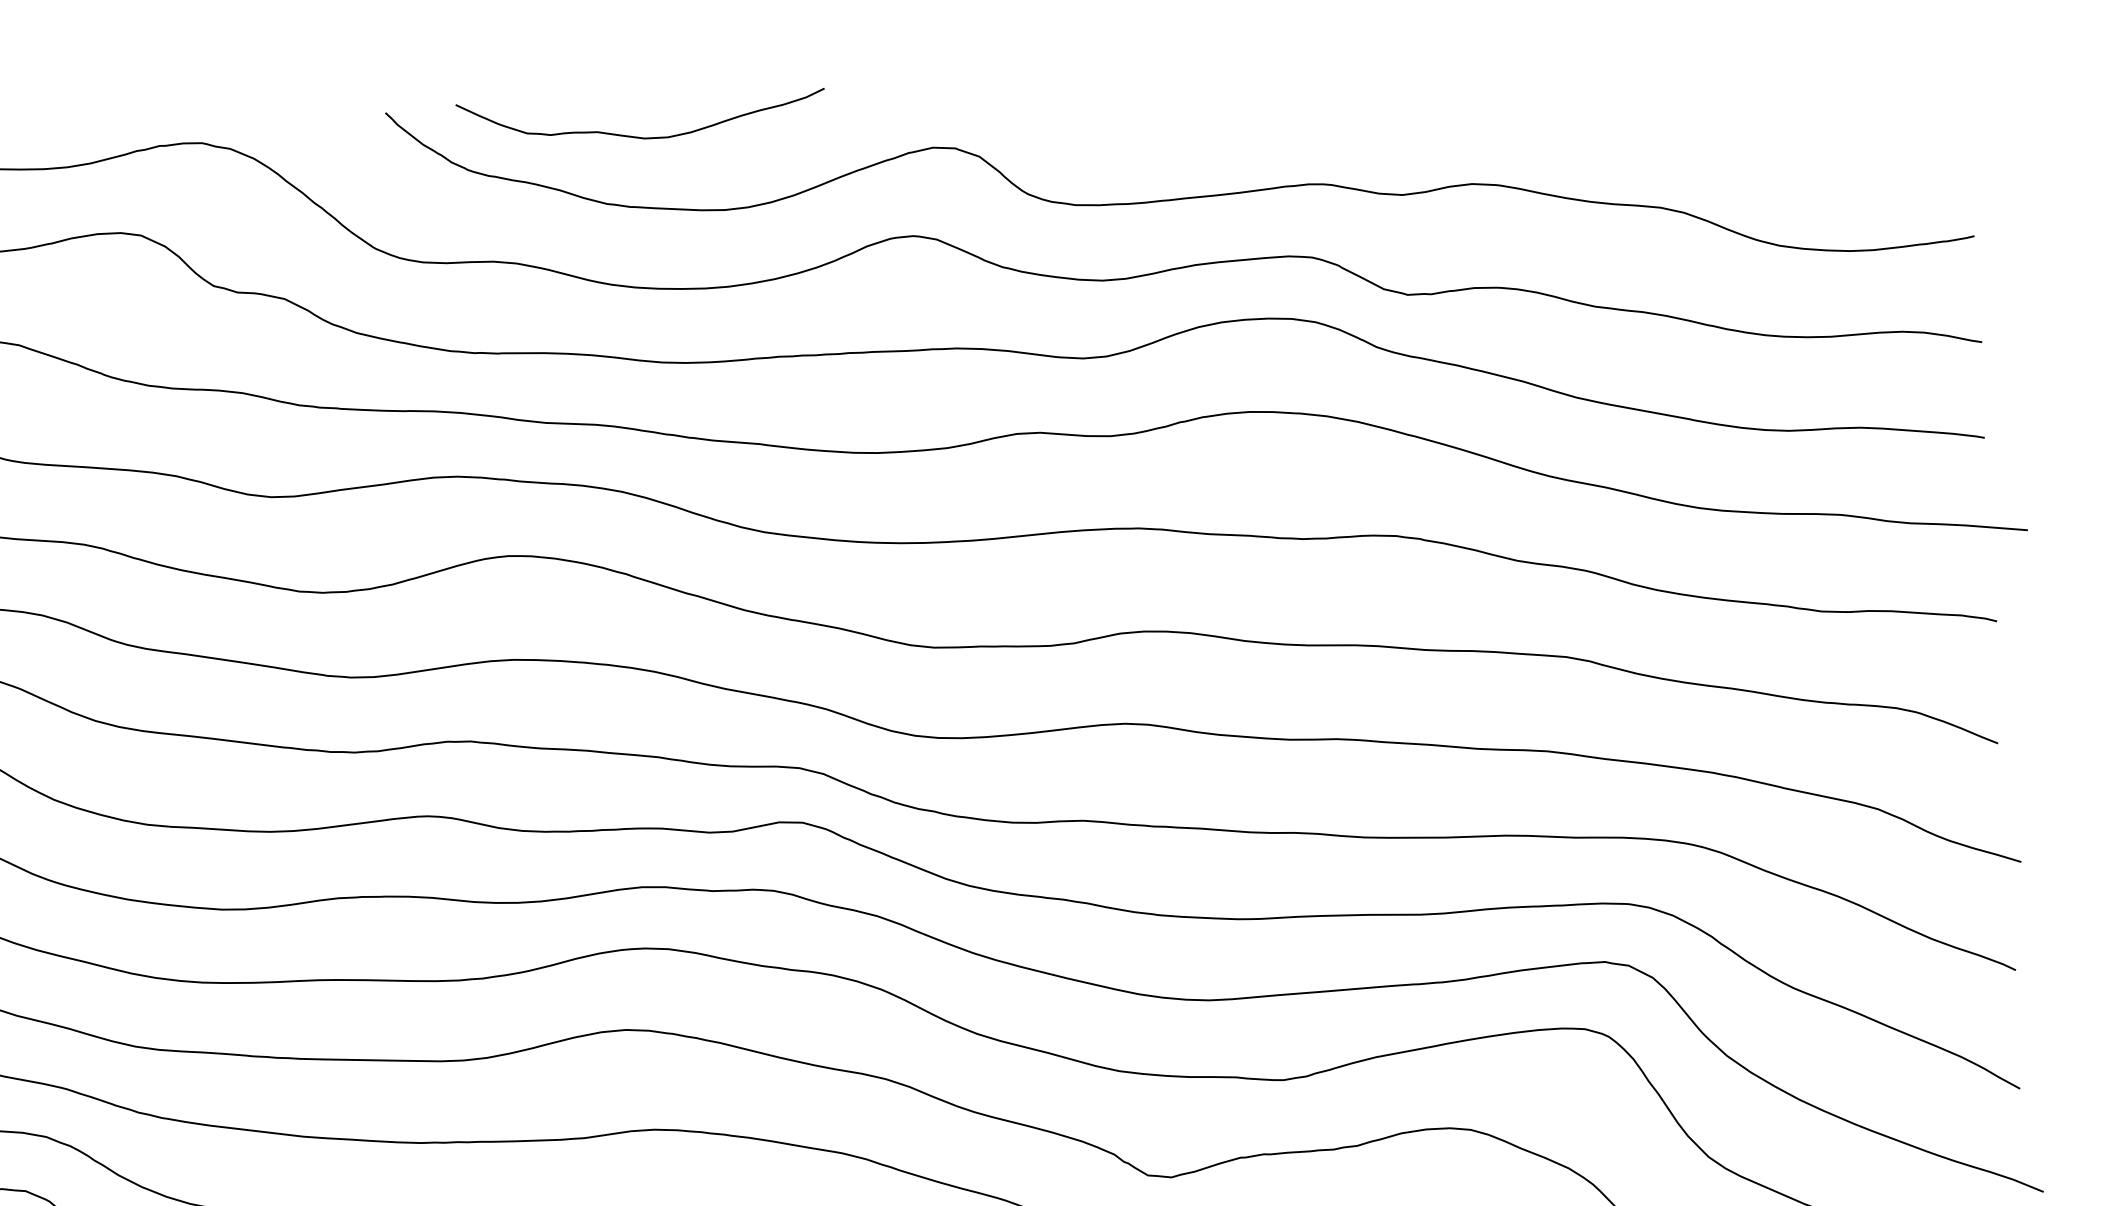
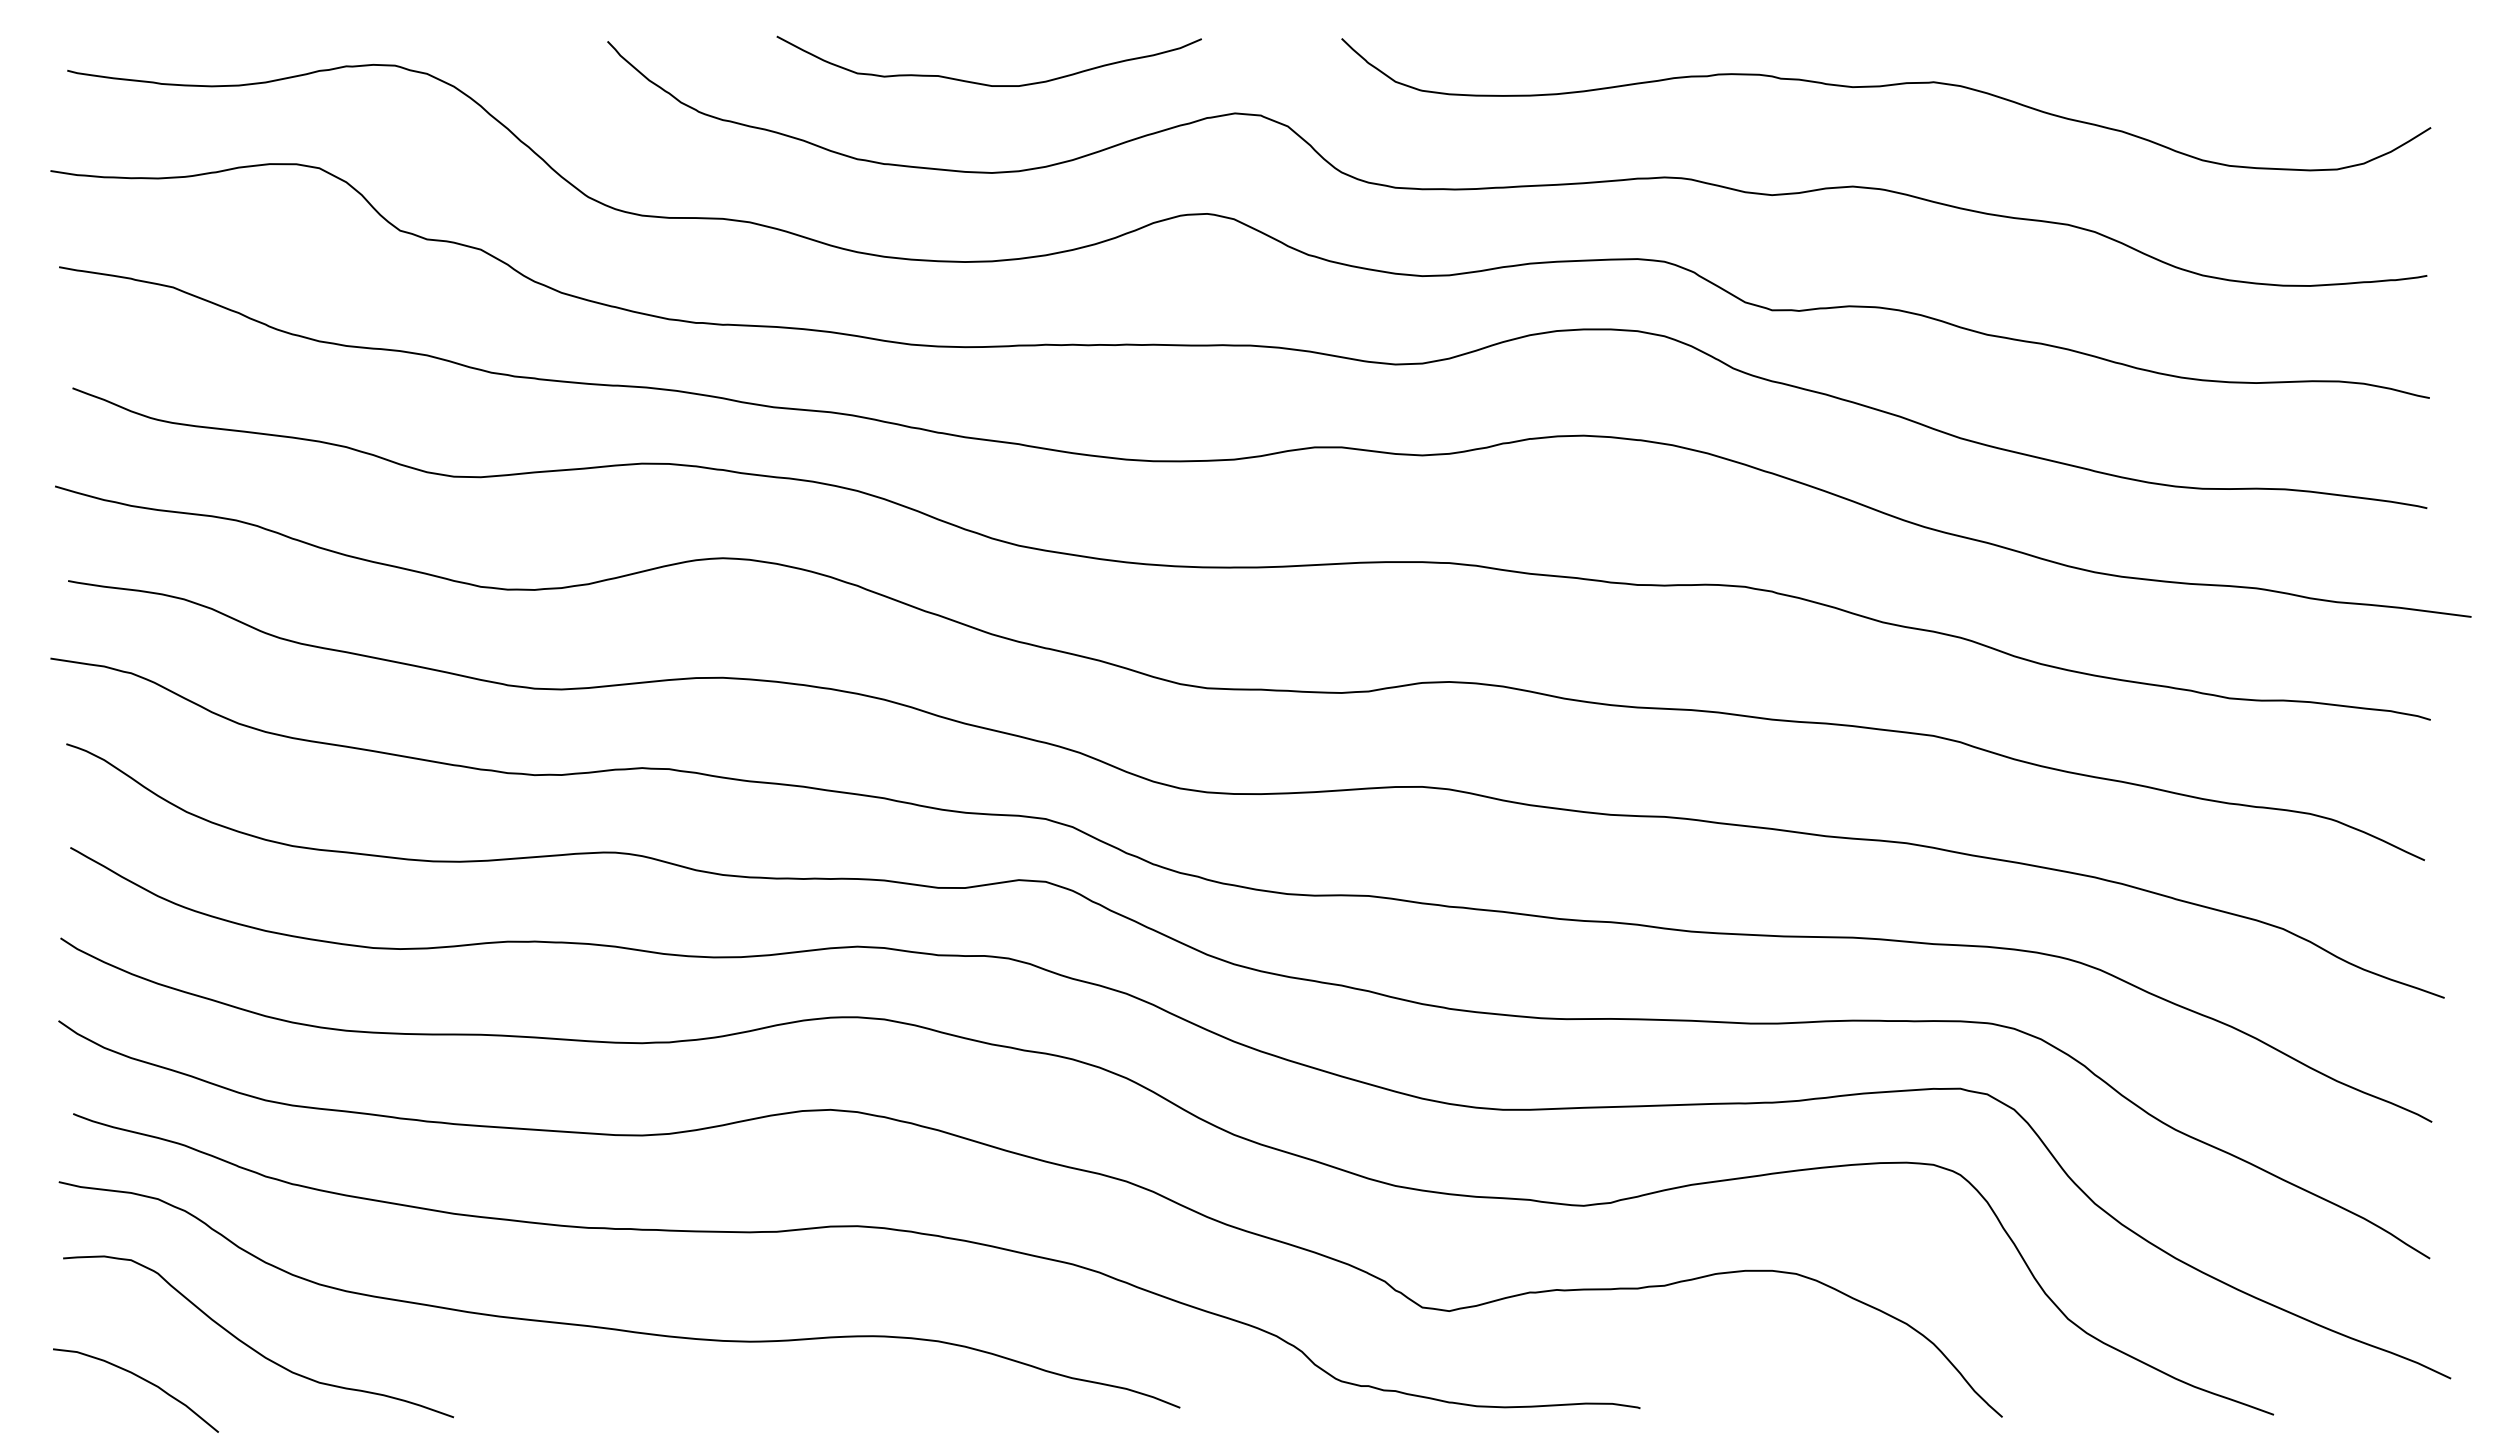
curve: (1492, 96) -> (1881, 87), added
curve: (637, 136) -> (984, 83), moved

